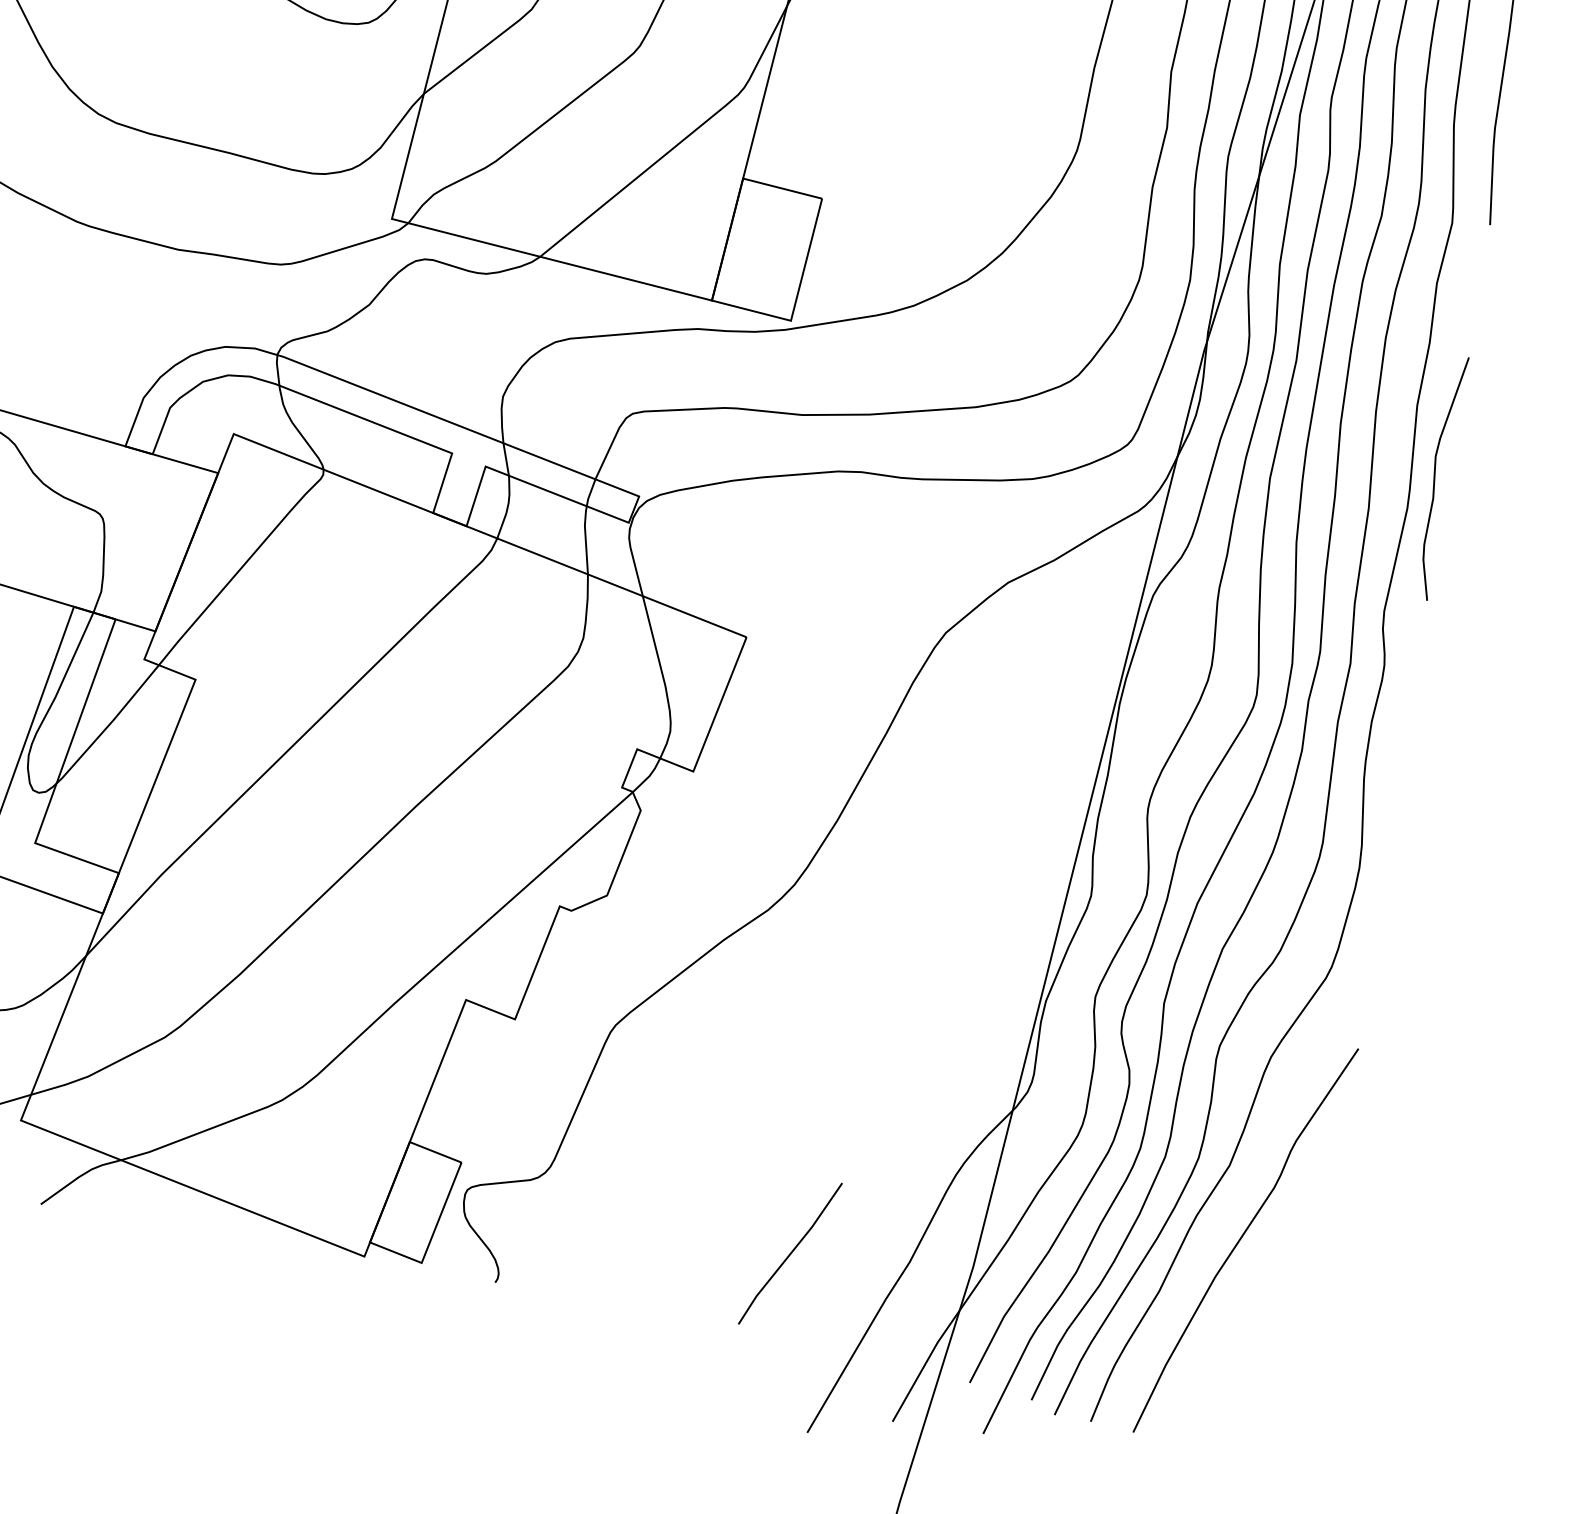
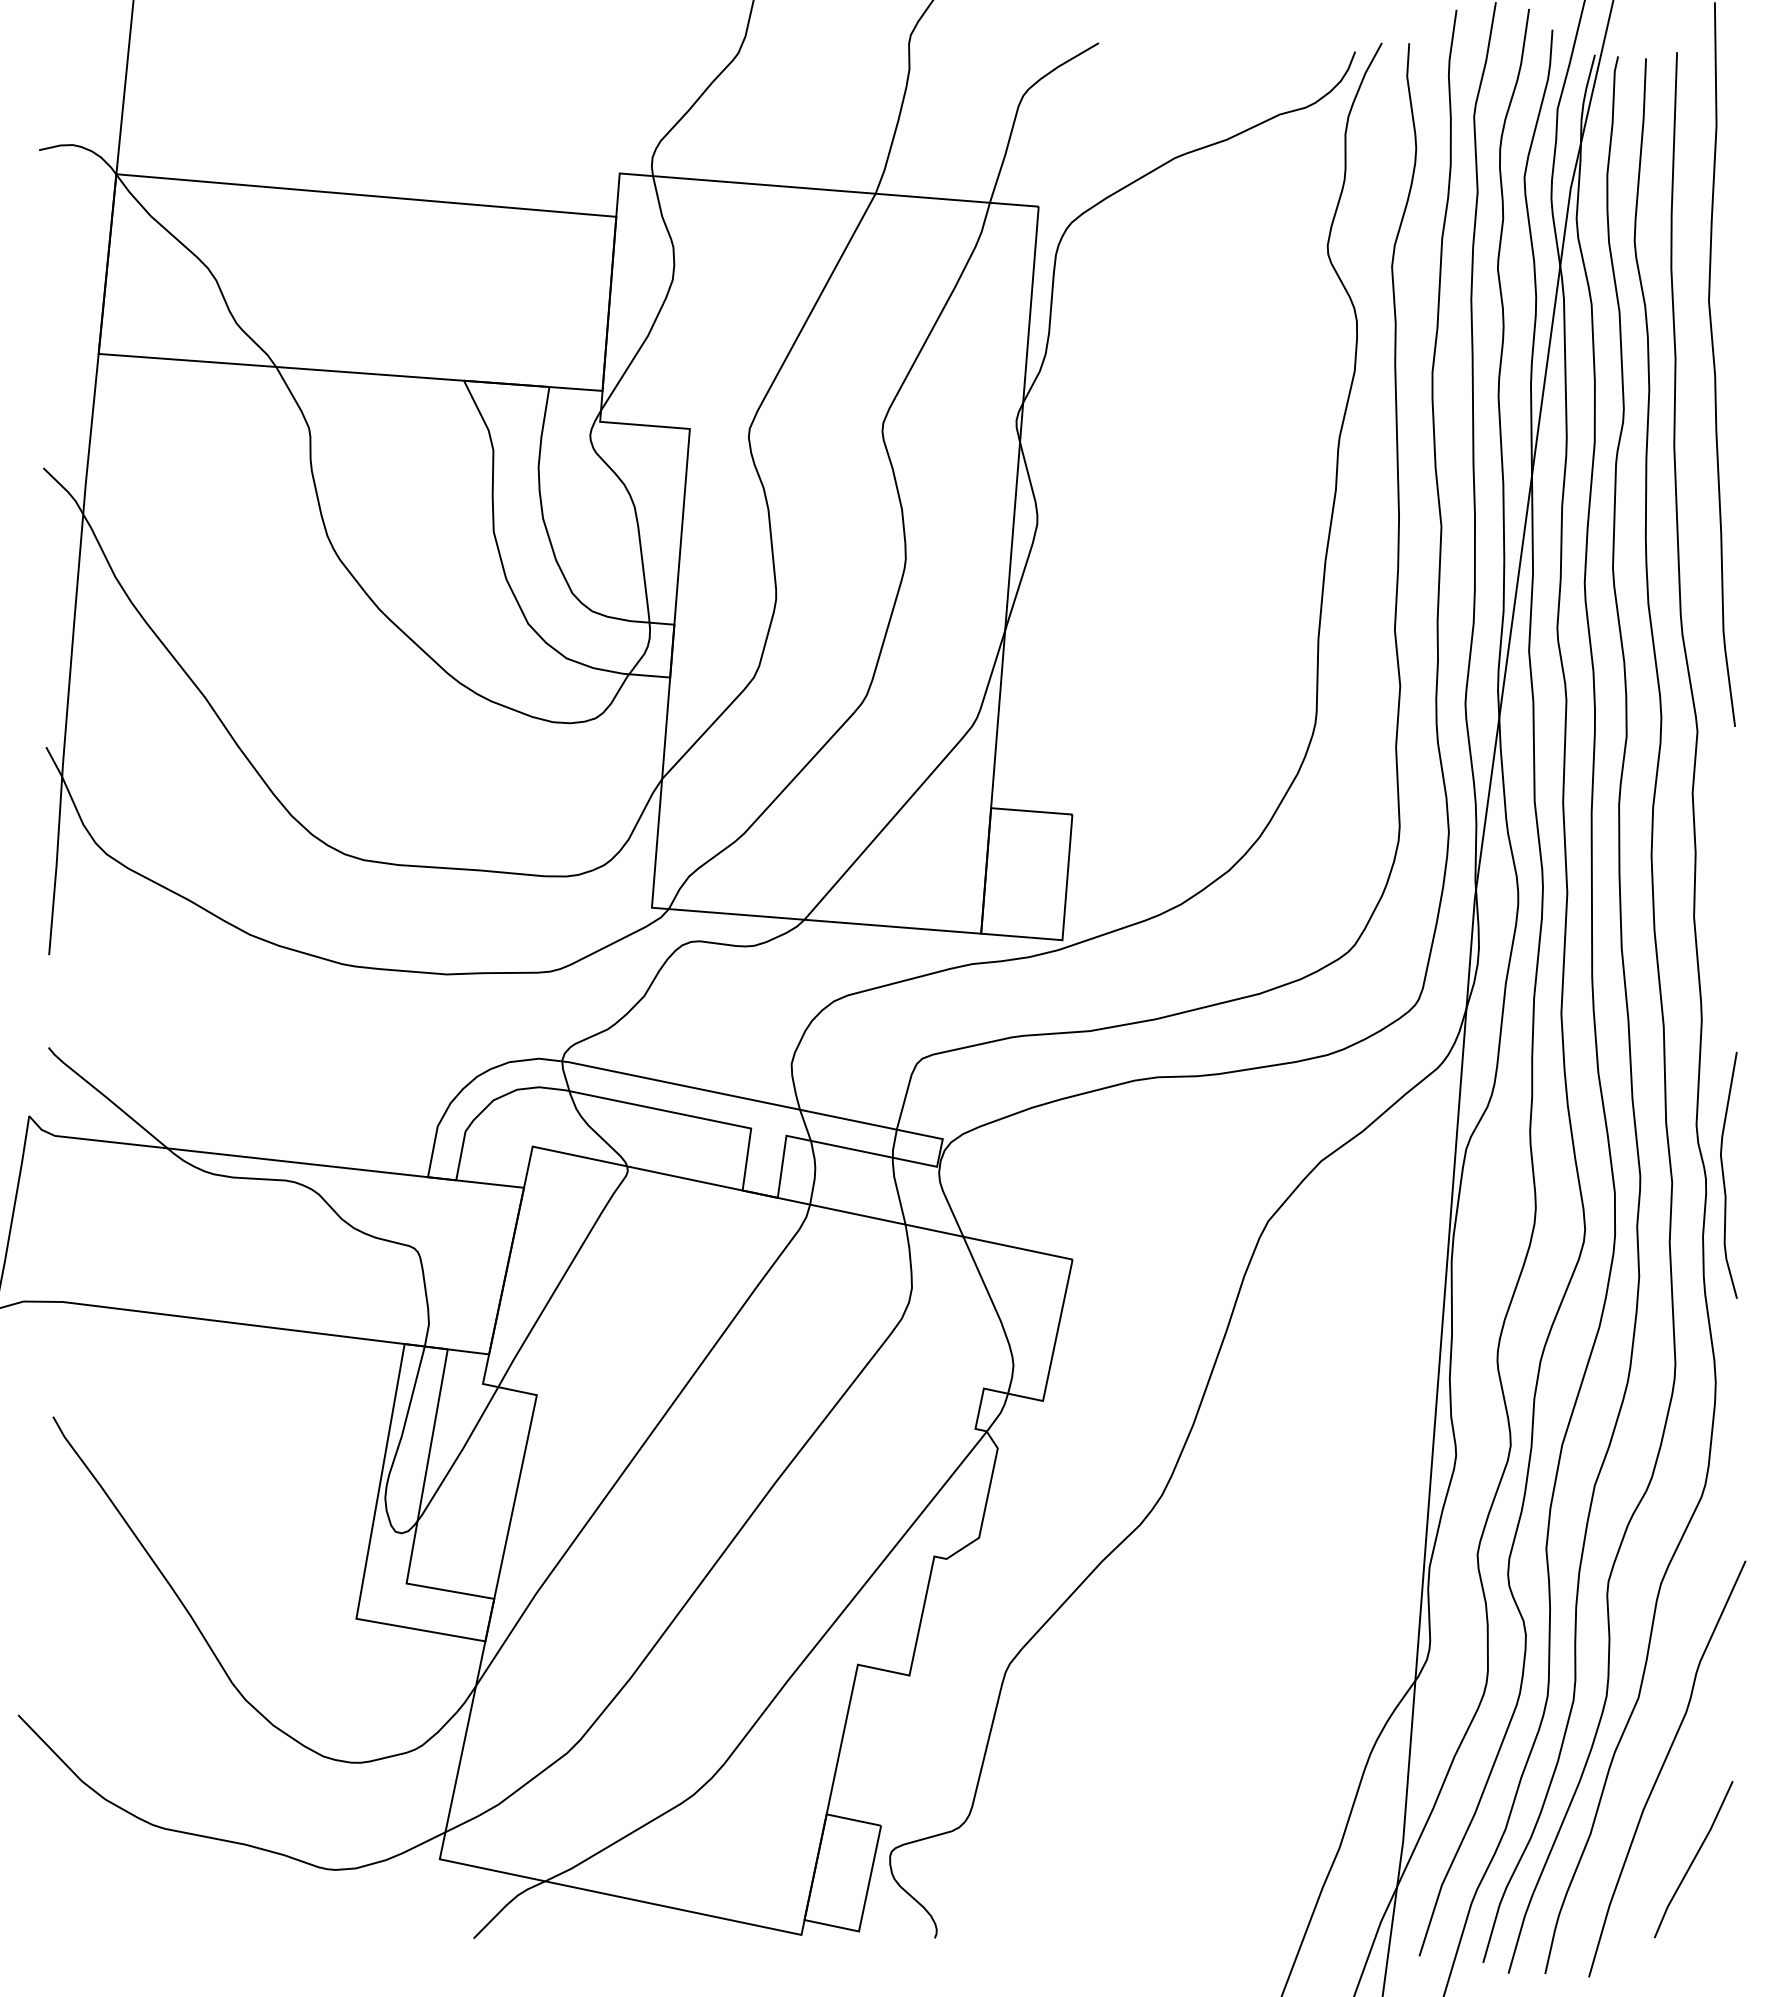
curve: (1435, 477) -> (1724, 1175), moved
line: (790, 1253) -> (1693, 1859), moved

